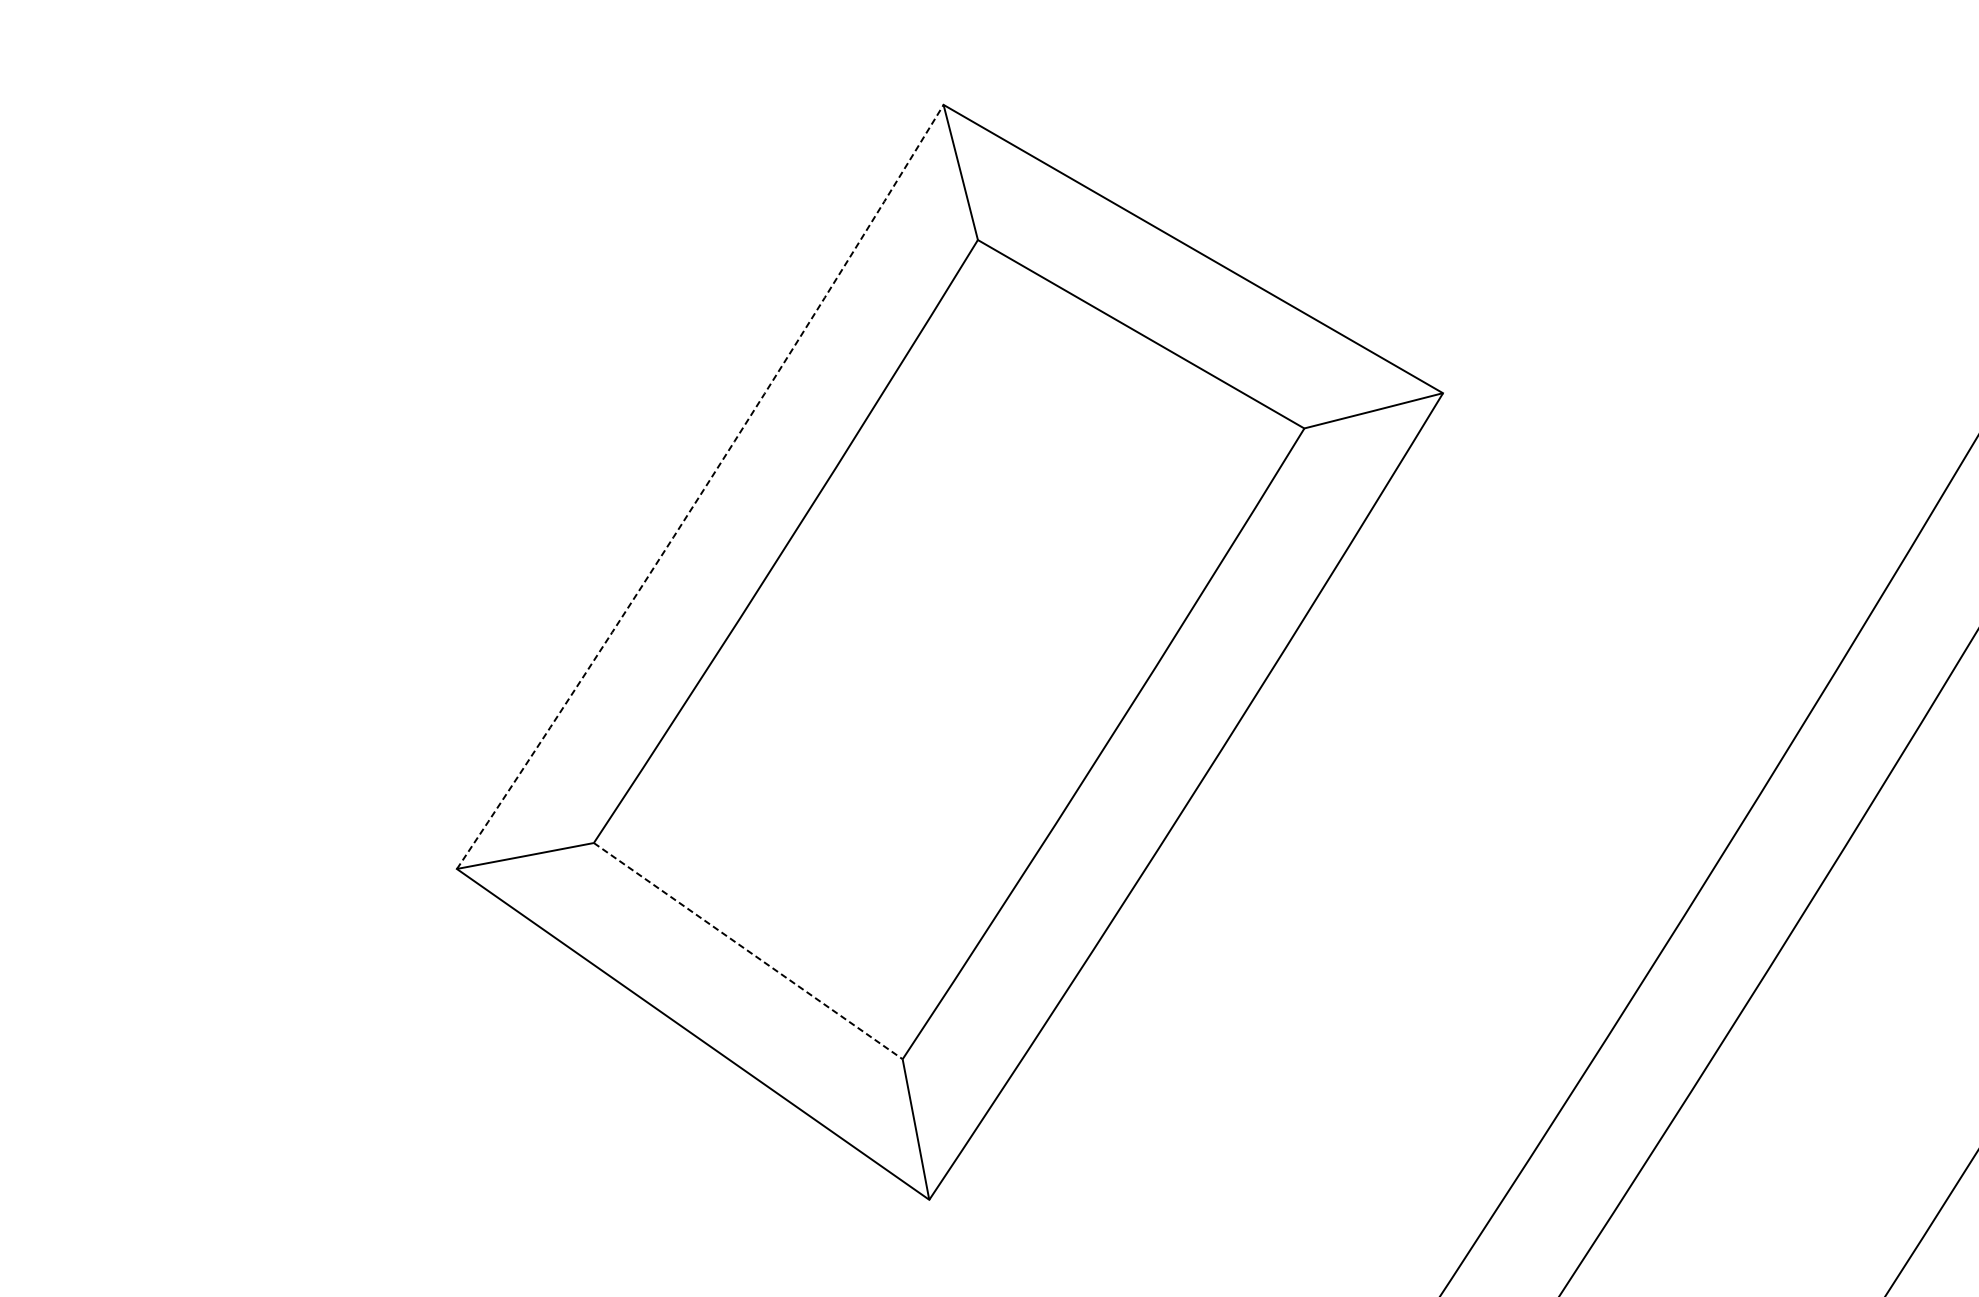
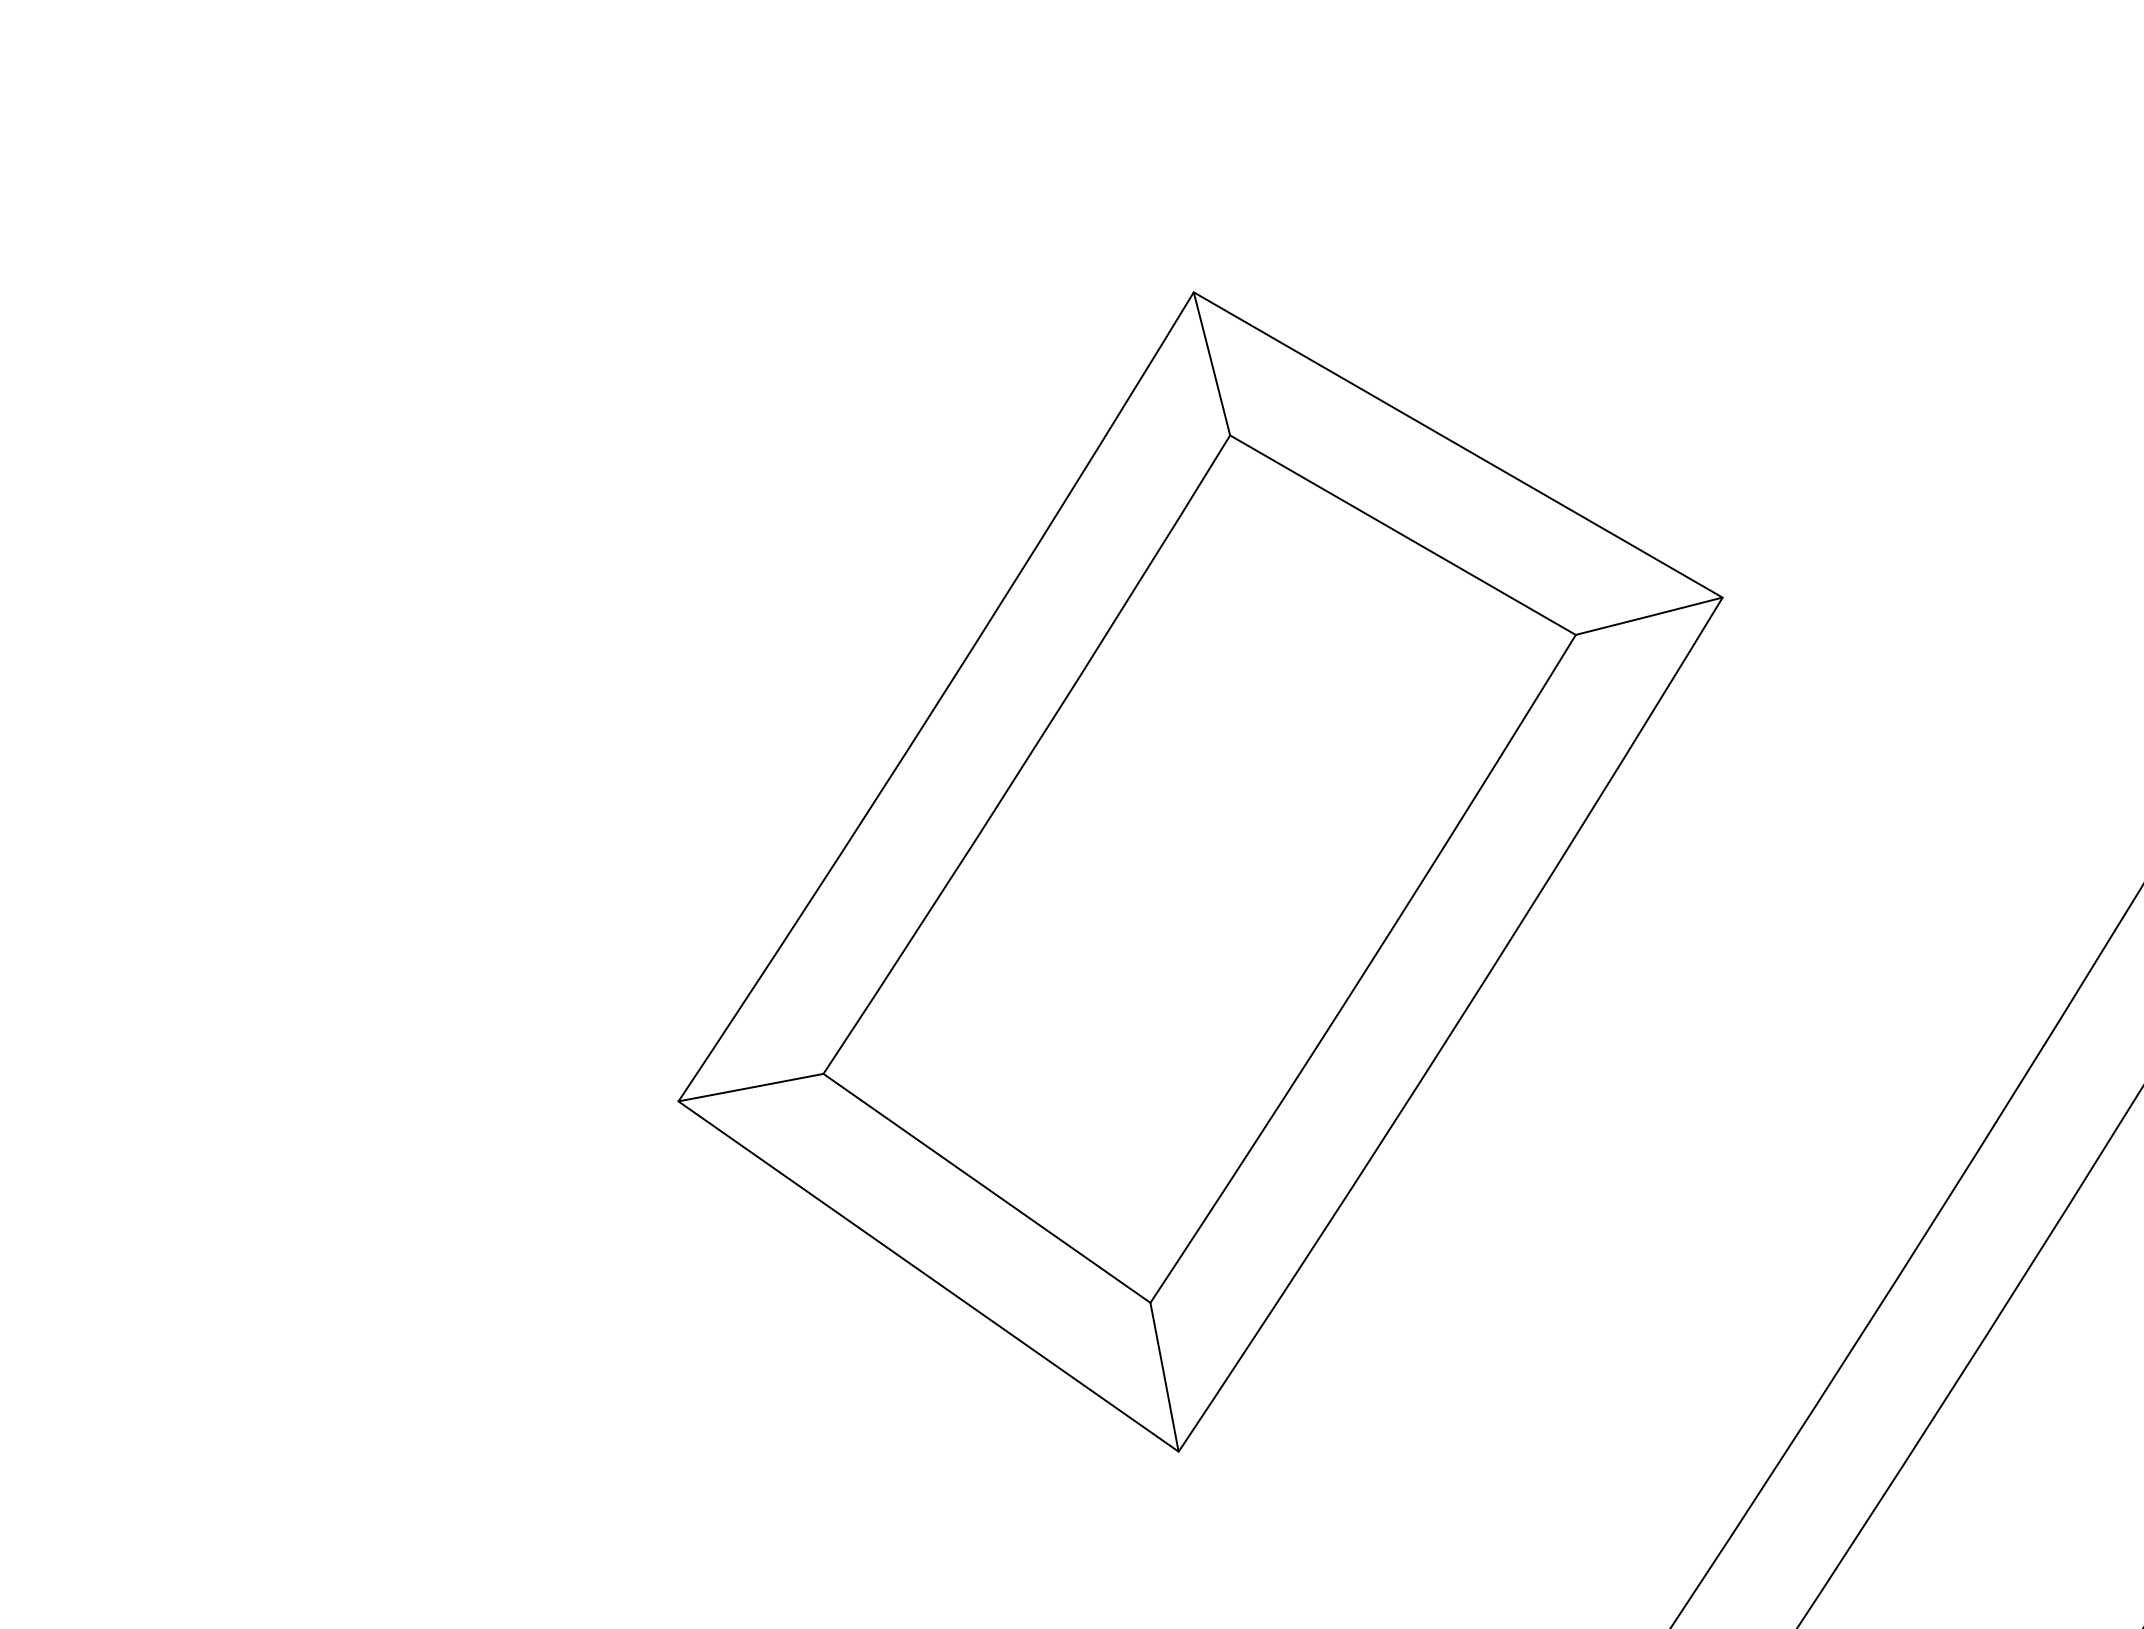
arc: (704, 489) -> (940, 699), dashed -> solid
line: (747, 951) -> (986, 1188), dashed -> solid

